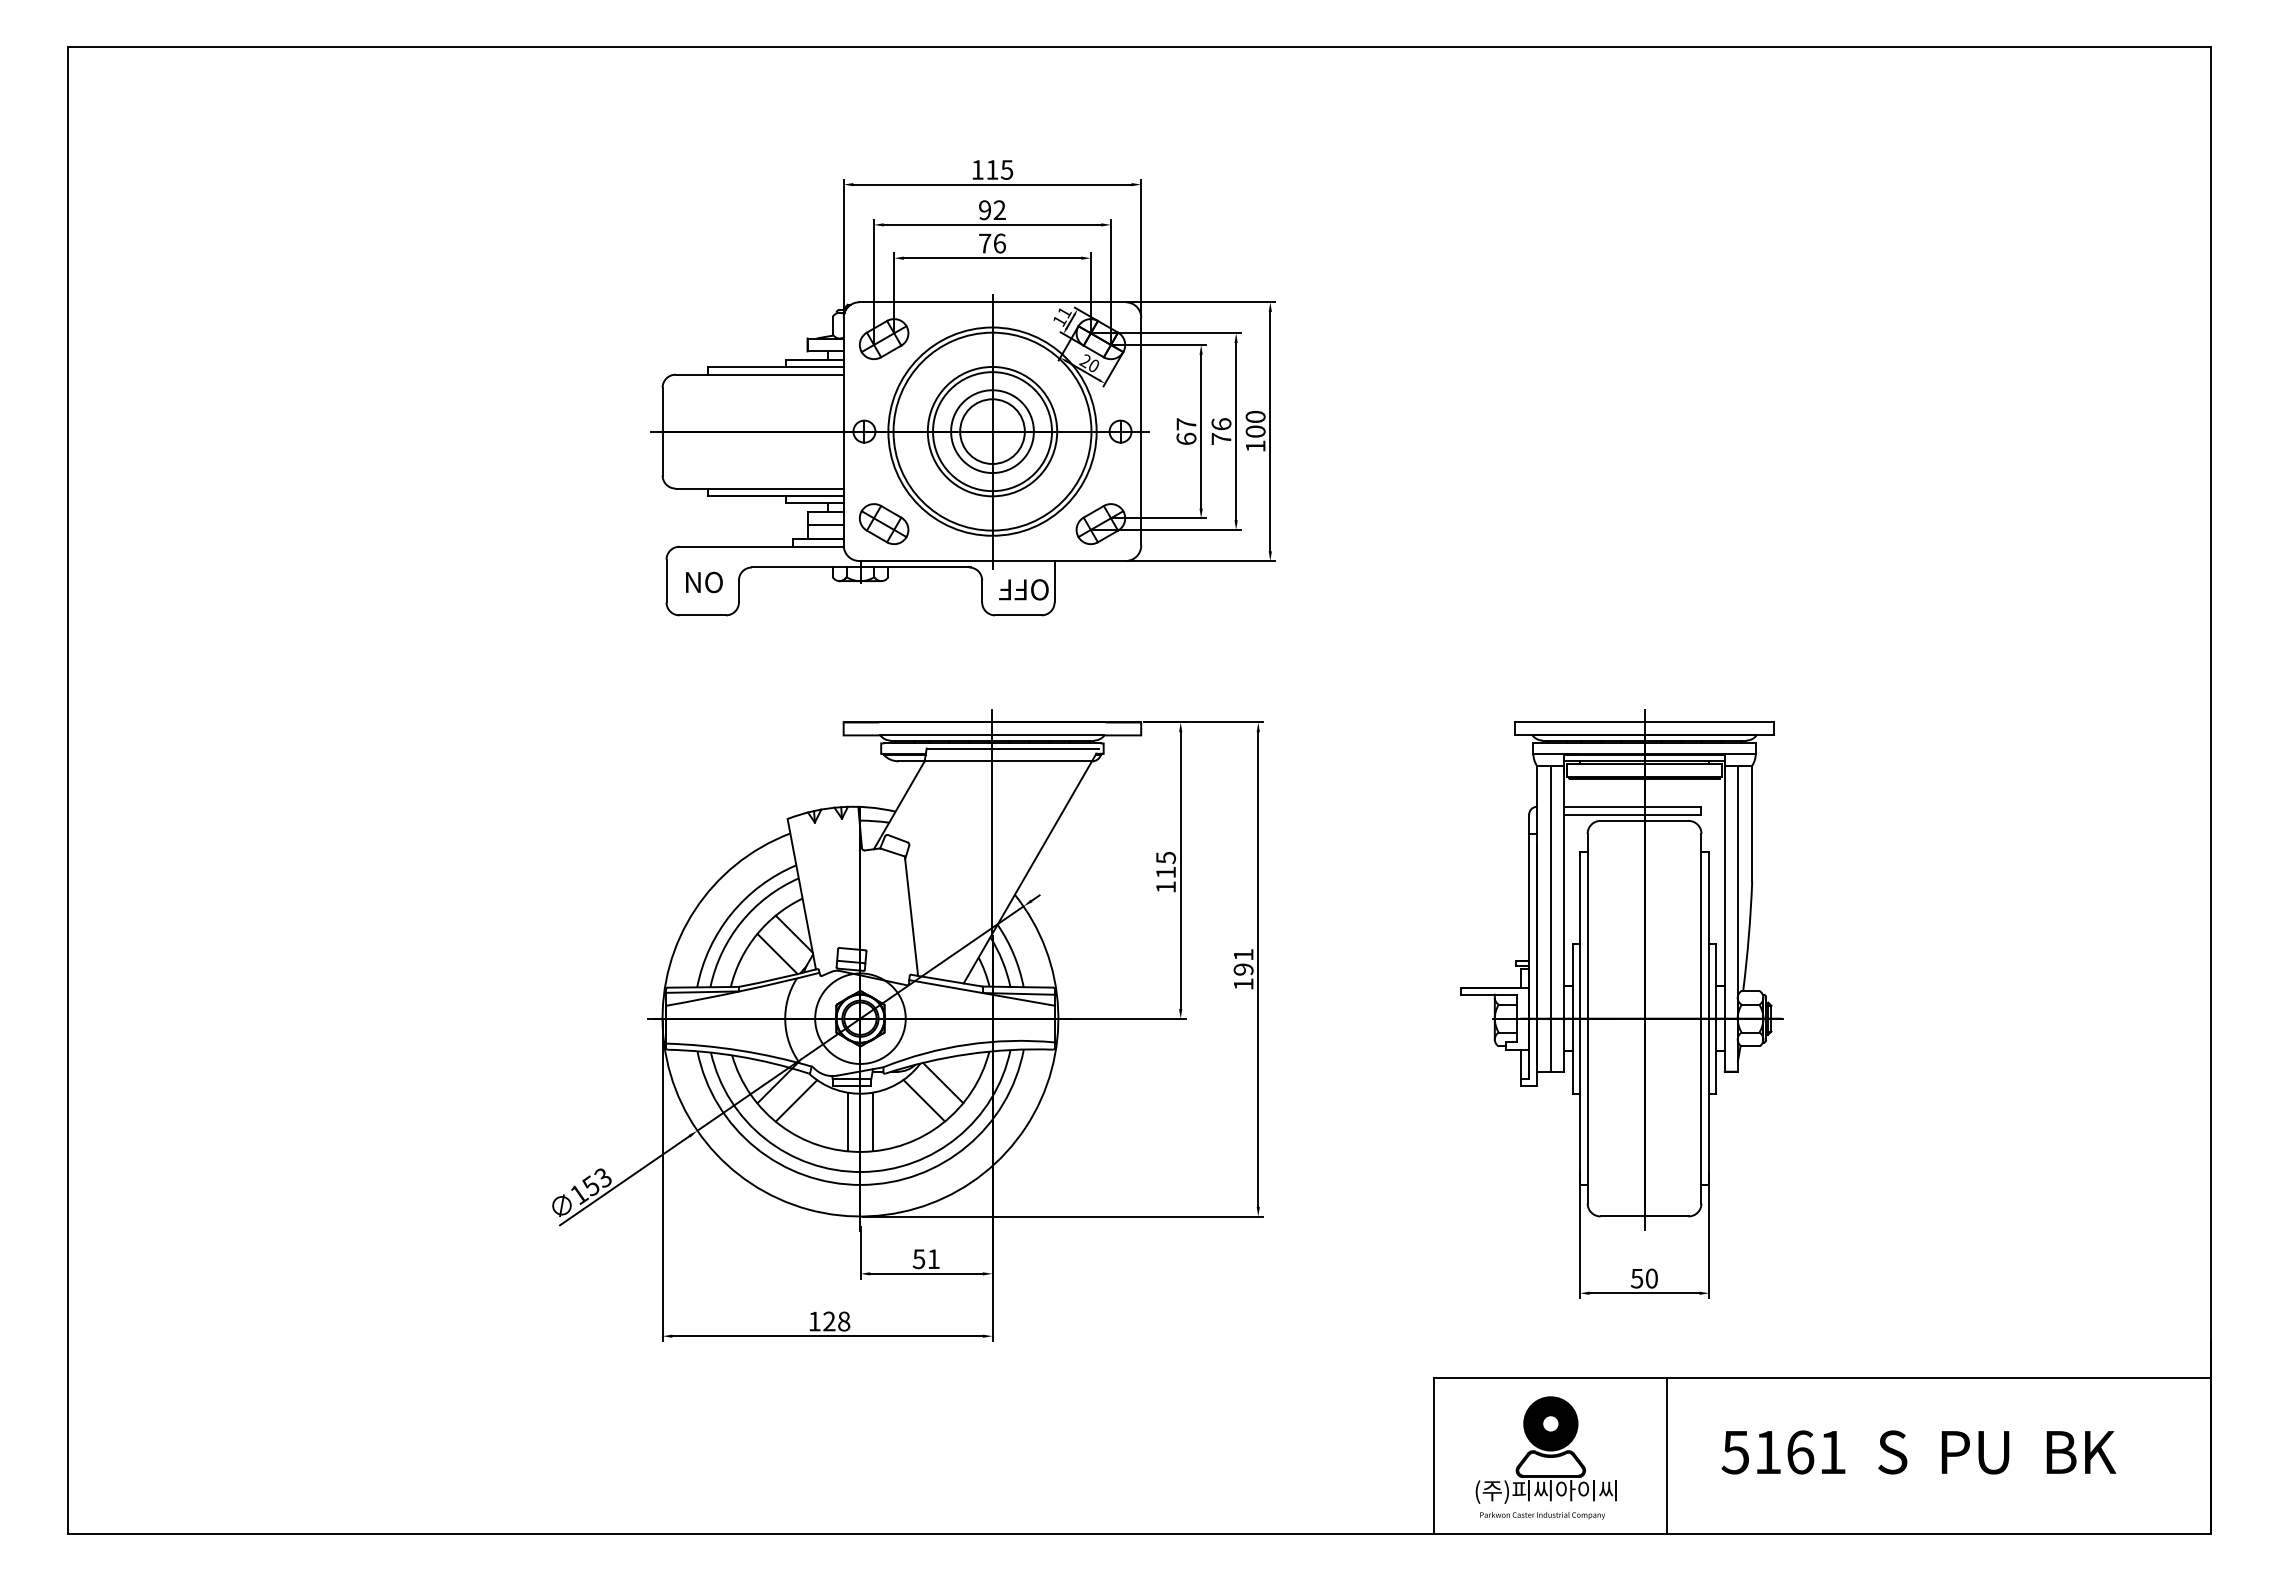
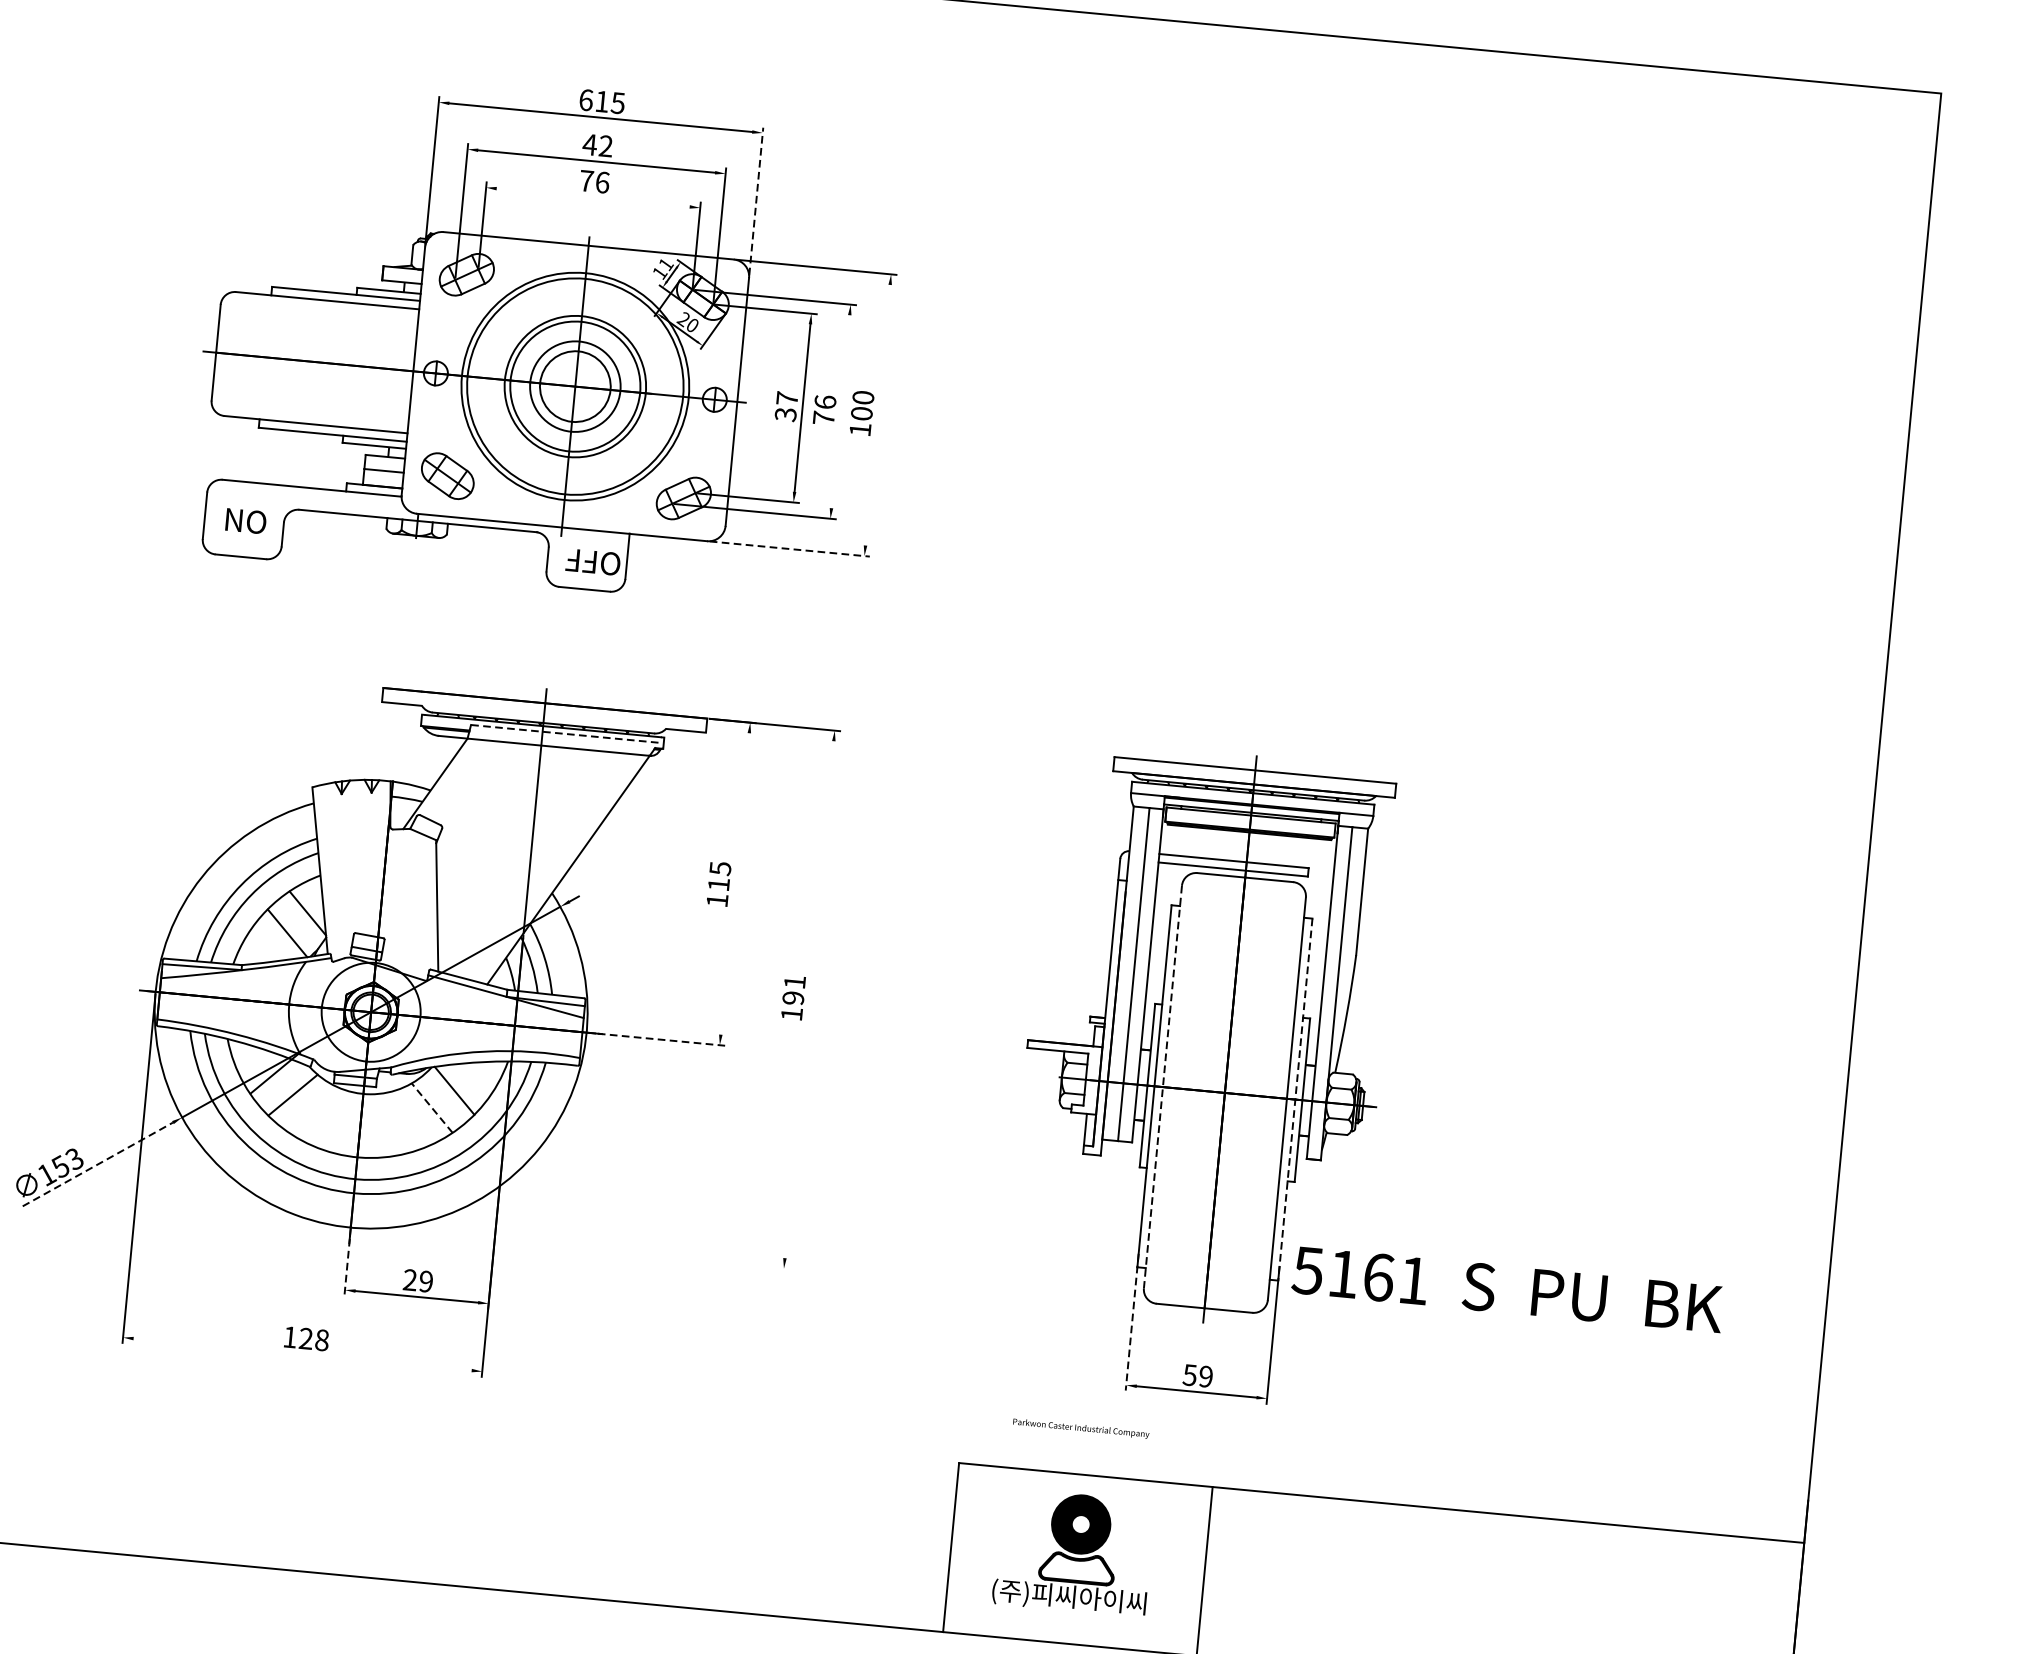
text: (977, 169) -> (585, 99), 115 -> 615
text: (984, 210) -> (589, 145), 92 -> 42
line: (1141, 247) -> (756, 201), solid -> dashed
line: (992, 258) -> (593, 198), removed
line: (1236, 431) -> (841, 411), removed
line: (1270, 431) -> (878, 415), removed
text: (1186, 438) -> (785, 414), 67 -> 37
line: (1202, 561) -> (790, 549), solid -> dashed
line: (992, 735) -> (544, 717), removed
line: (1012, 748) -> (564, 733), solid -> dashed
line: (1180, 870) -> (734, 883), removed
line: (1258, 969) -> (809, 999), removed
line: (1127, 1018) -> (661, 1039), solid -> dashed
line: (1587, 1018) -> (1162, 1086), solid -> dashed
line: (1709, 1019) -> (1295, 1100), solid -> dashed
line: (923, 1100) -> (431, 1107), solid -> dashed
line: (847, 1121) -> (346, 1122), removed
line: (873, 1121) -> (374, 1125), removed
line: (624, 1180) -> (97, 1164), solid -> dashed
line: (1062, 1216) -> (570, 1248), removed
line: (1579, 1235) -> (1131, 1322), solid -> dashed
line: (860, 1252) -> (347, 1266), solid -> dashed
text: (925, 1259) -> (417, 1281), 51 -> 29
text: (1651, 1278) -> (1205, 1376), 50 -> 59
line: (827, 1336) -> (302, 1354), removed
text: (1918, 1452) -> (1507, 1289), moved
text: (1542, 1515) -> (1081, 1428), moved

